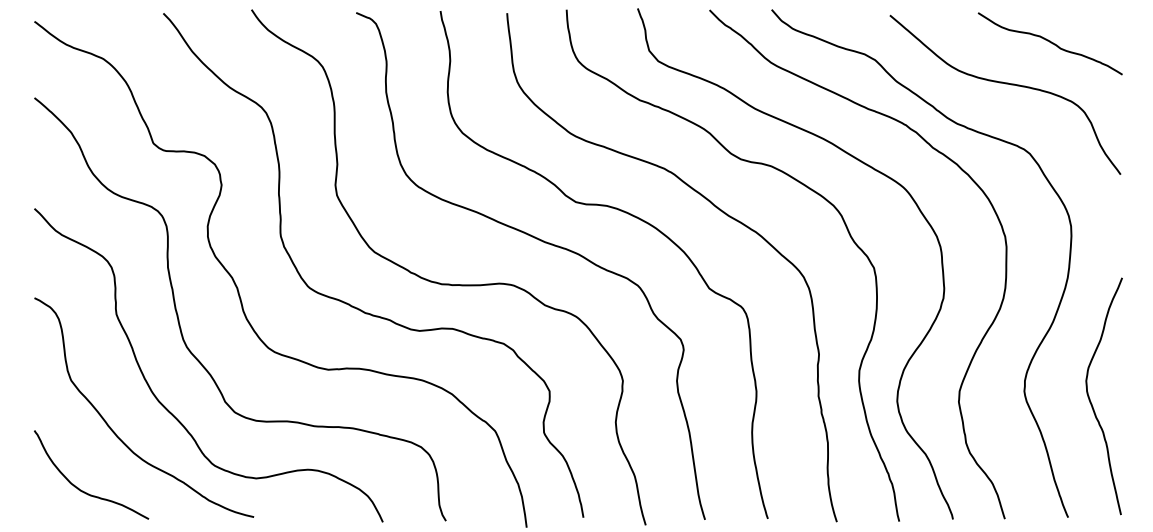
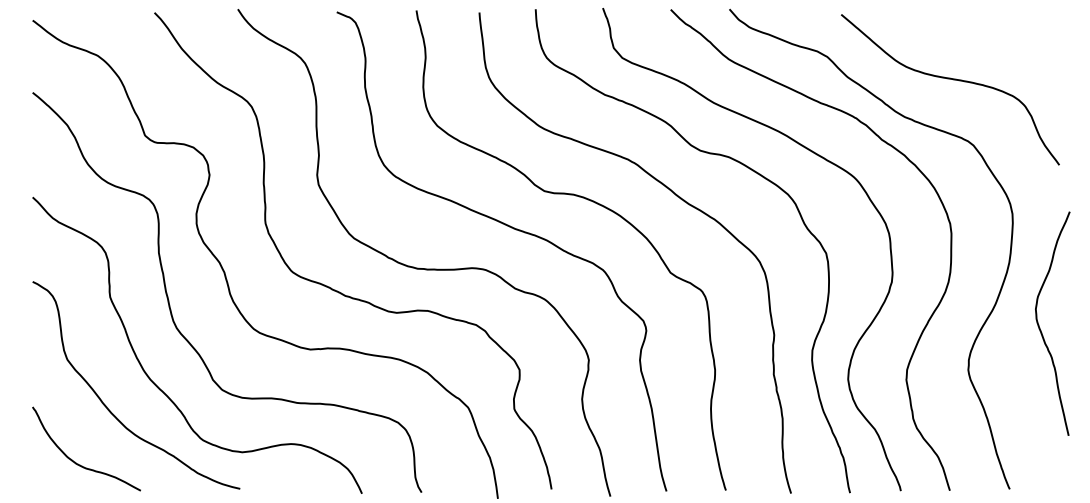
curve: (1049, 42) -> (992, 40), removed
curve: (1091, 400) -> (1040, 327), moved

